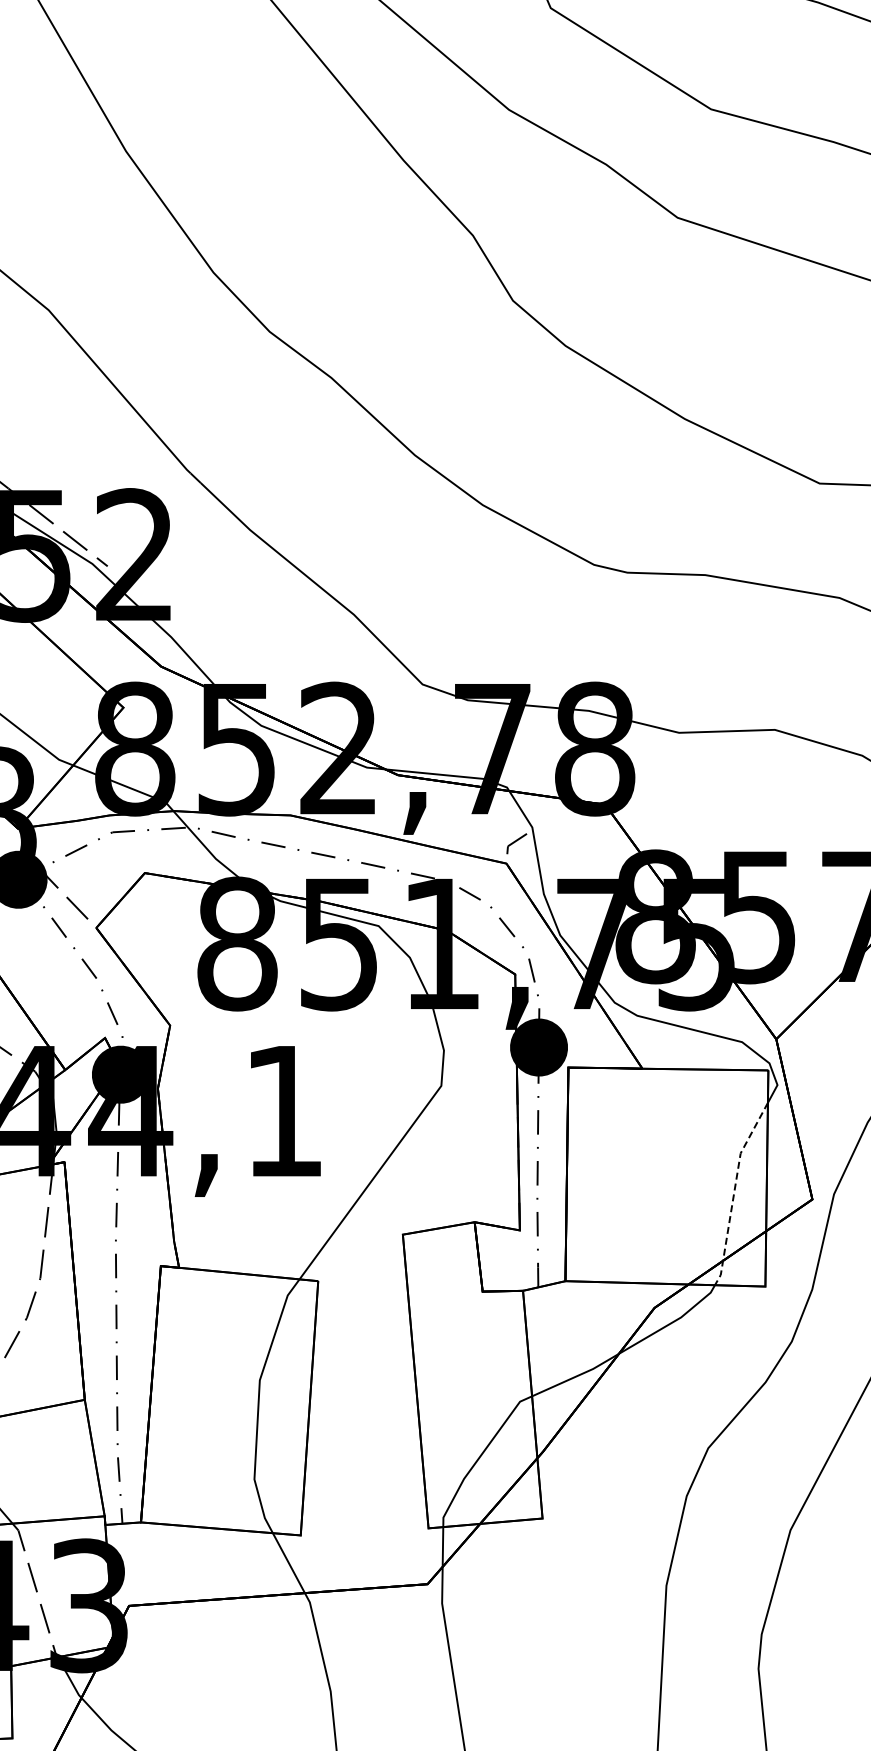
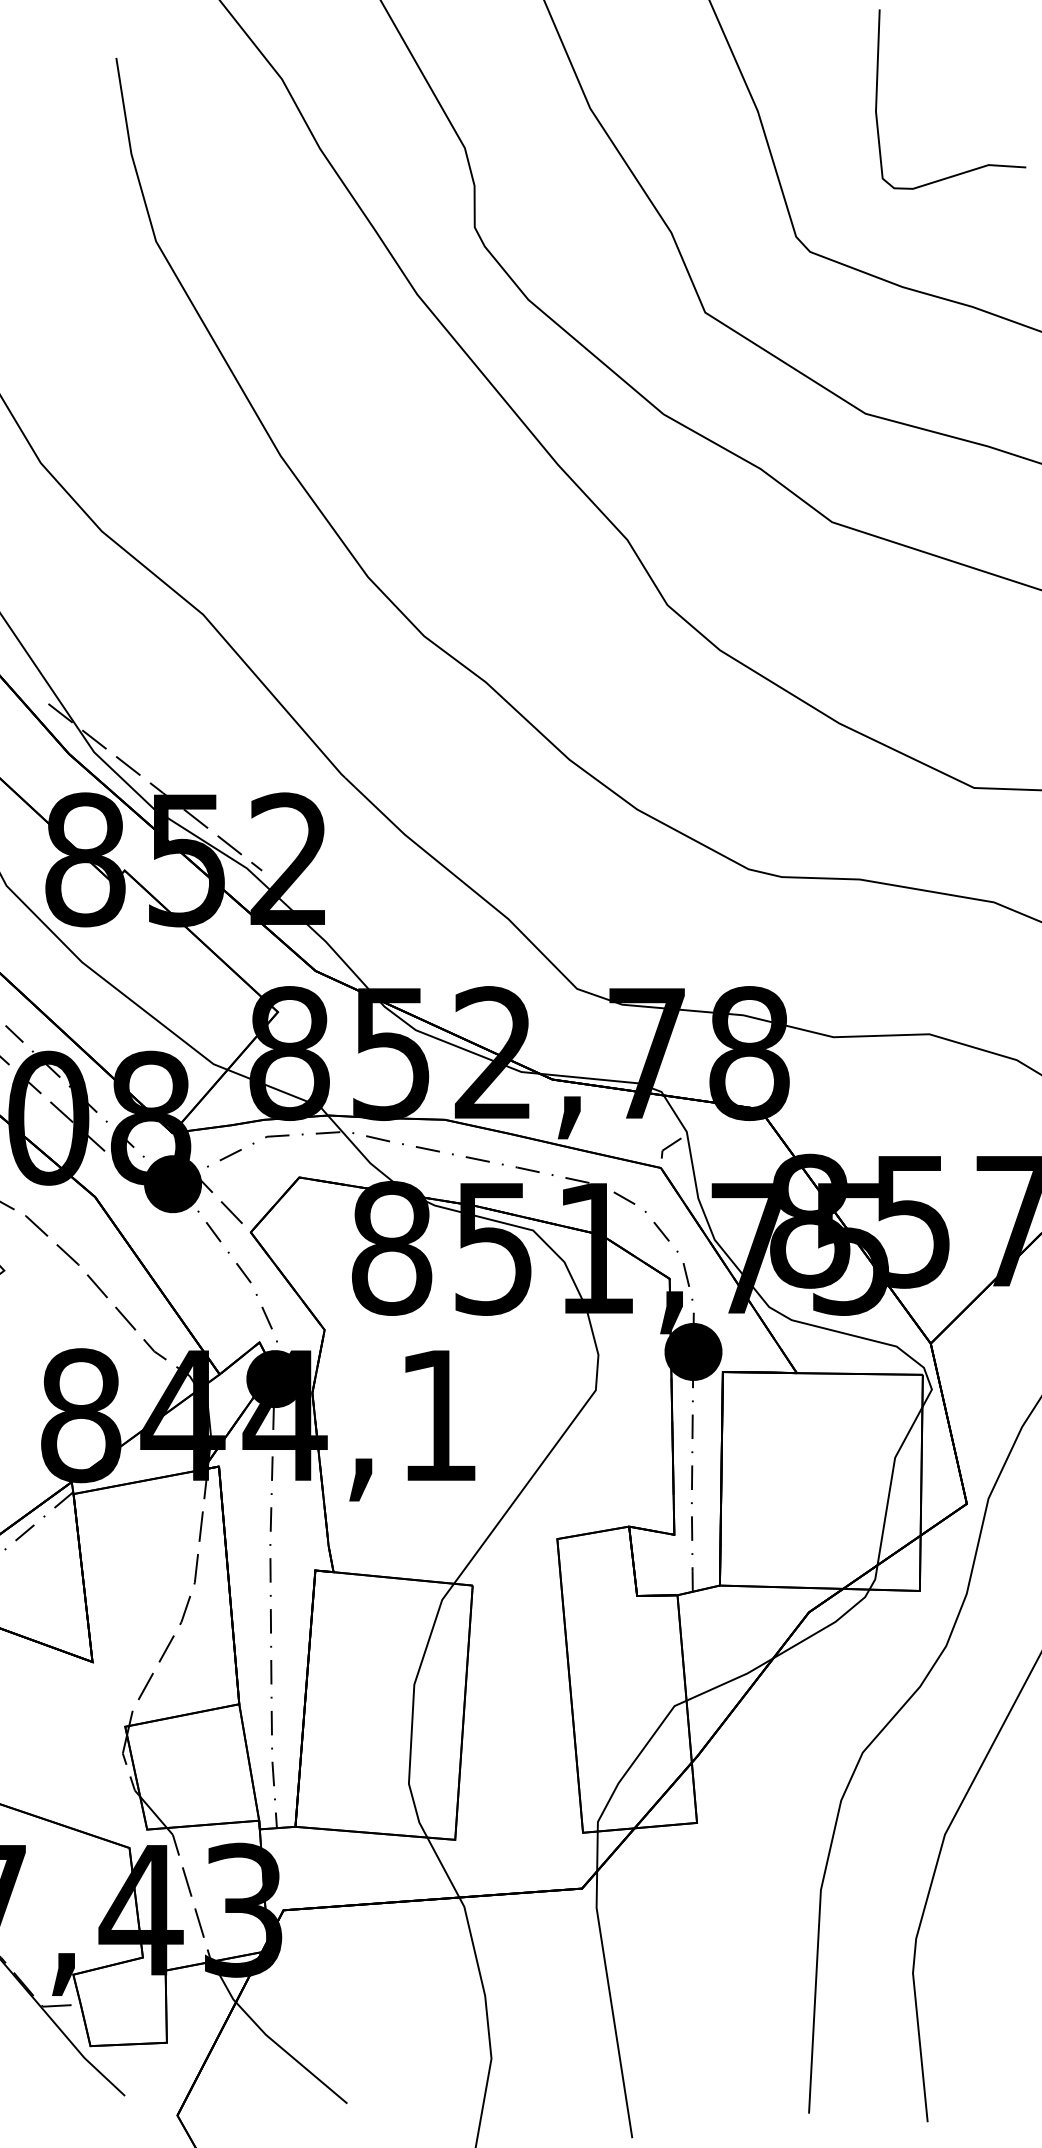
line: (734, 1192) -> (888, 1496), dashed -> solid

